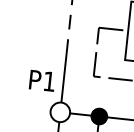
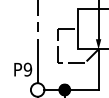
text: (48, 81) -> (27, 69), P1 -> P9

